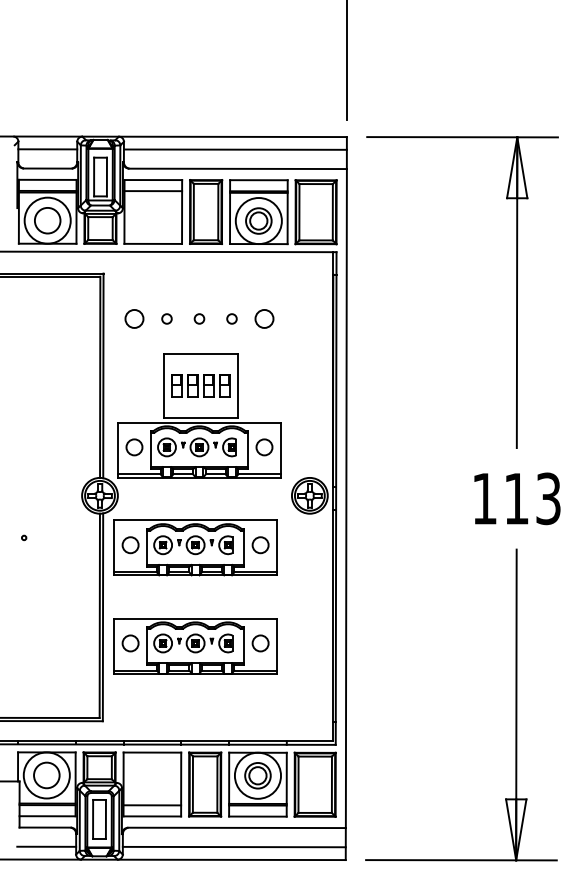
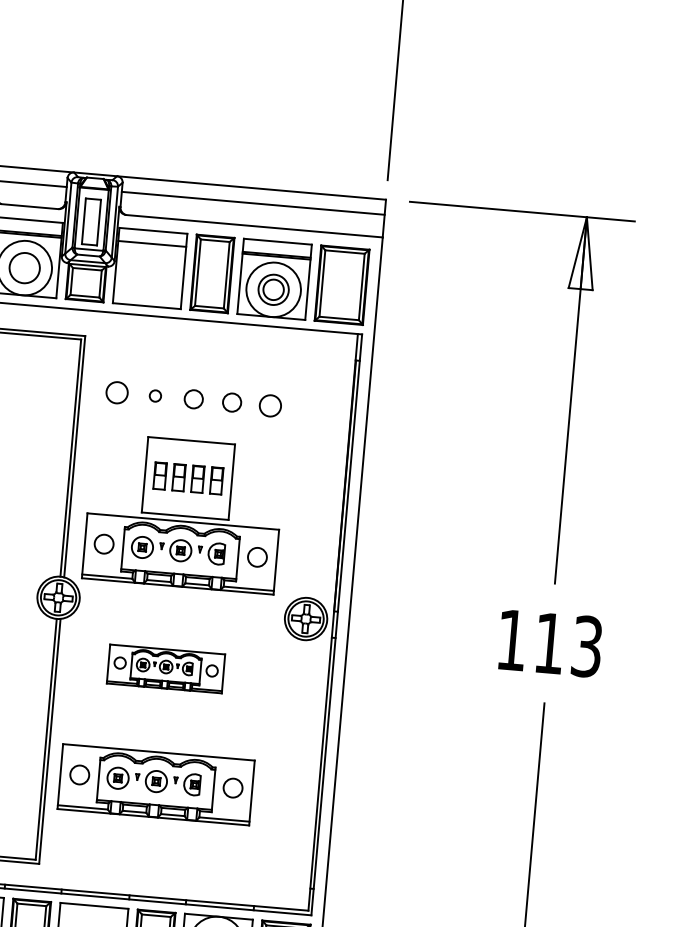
circle: (199, 318) -> (193, 398), size x1.6
circle: (231, 318) -> (231, 402), size x1.6
part: (195, 547) -> (165, 668), size x0.6

